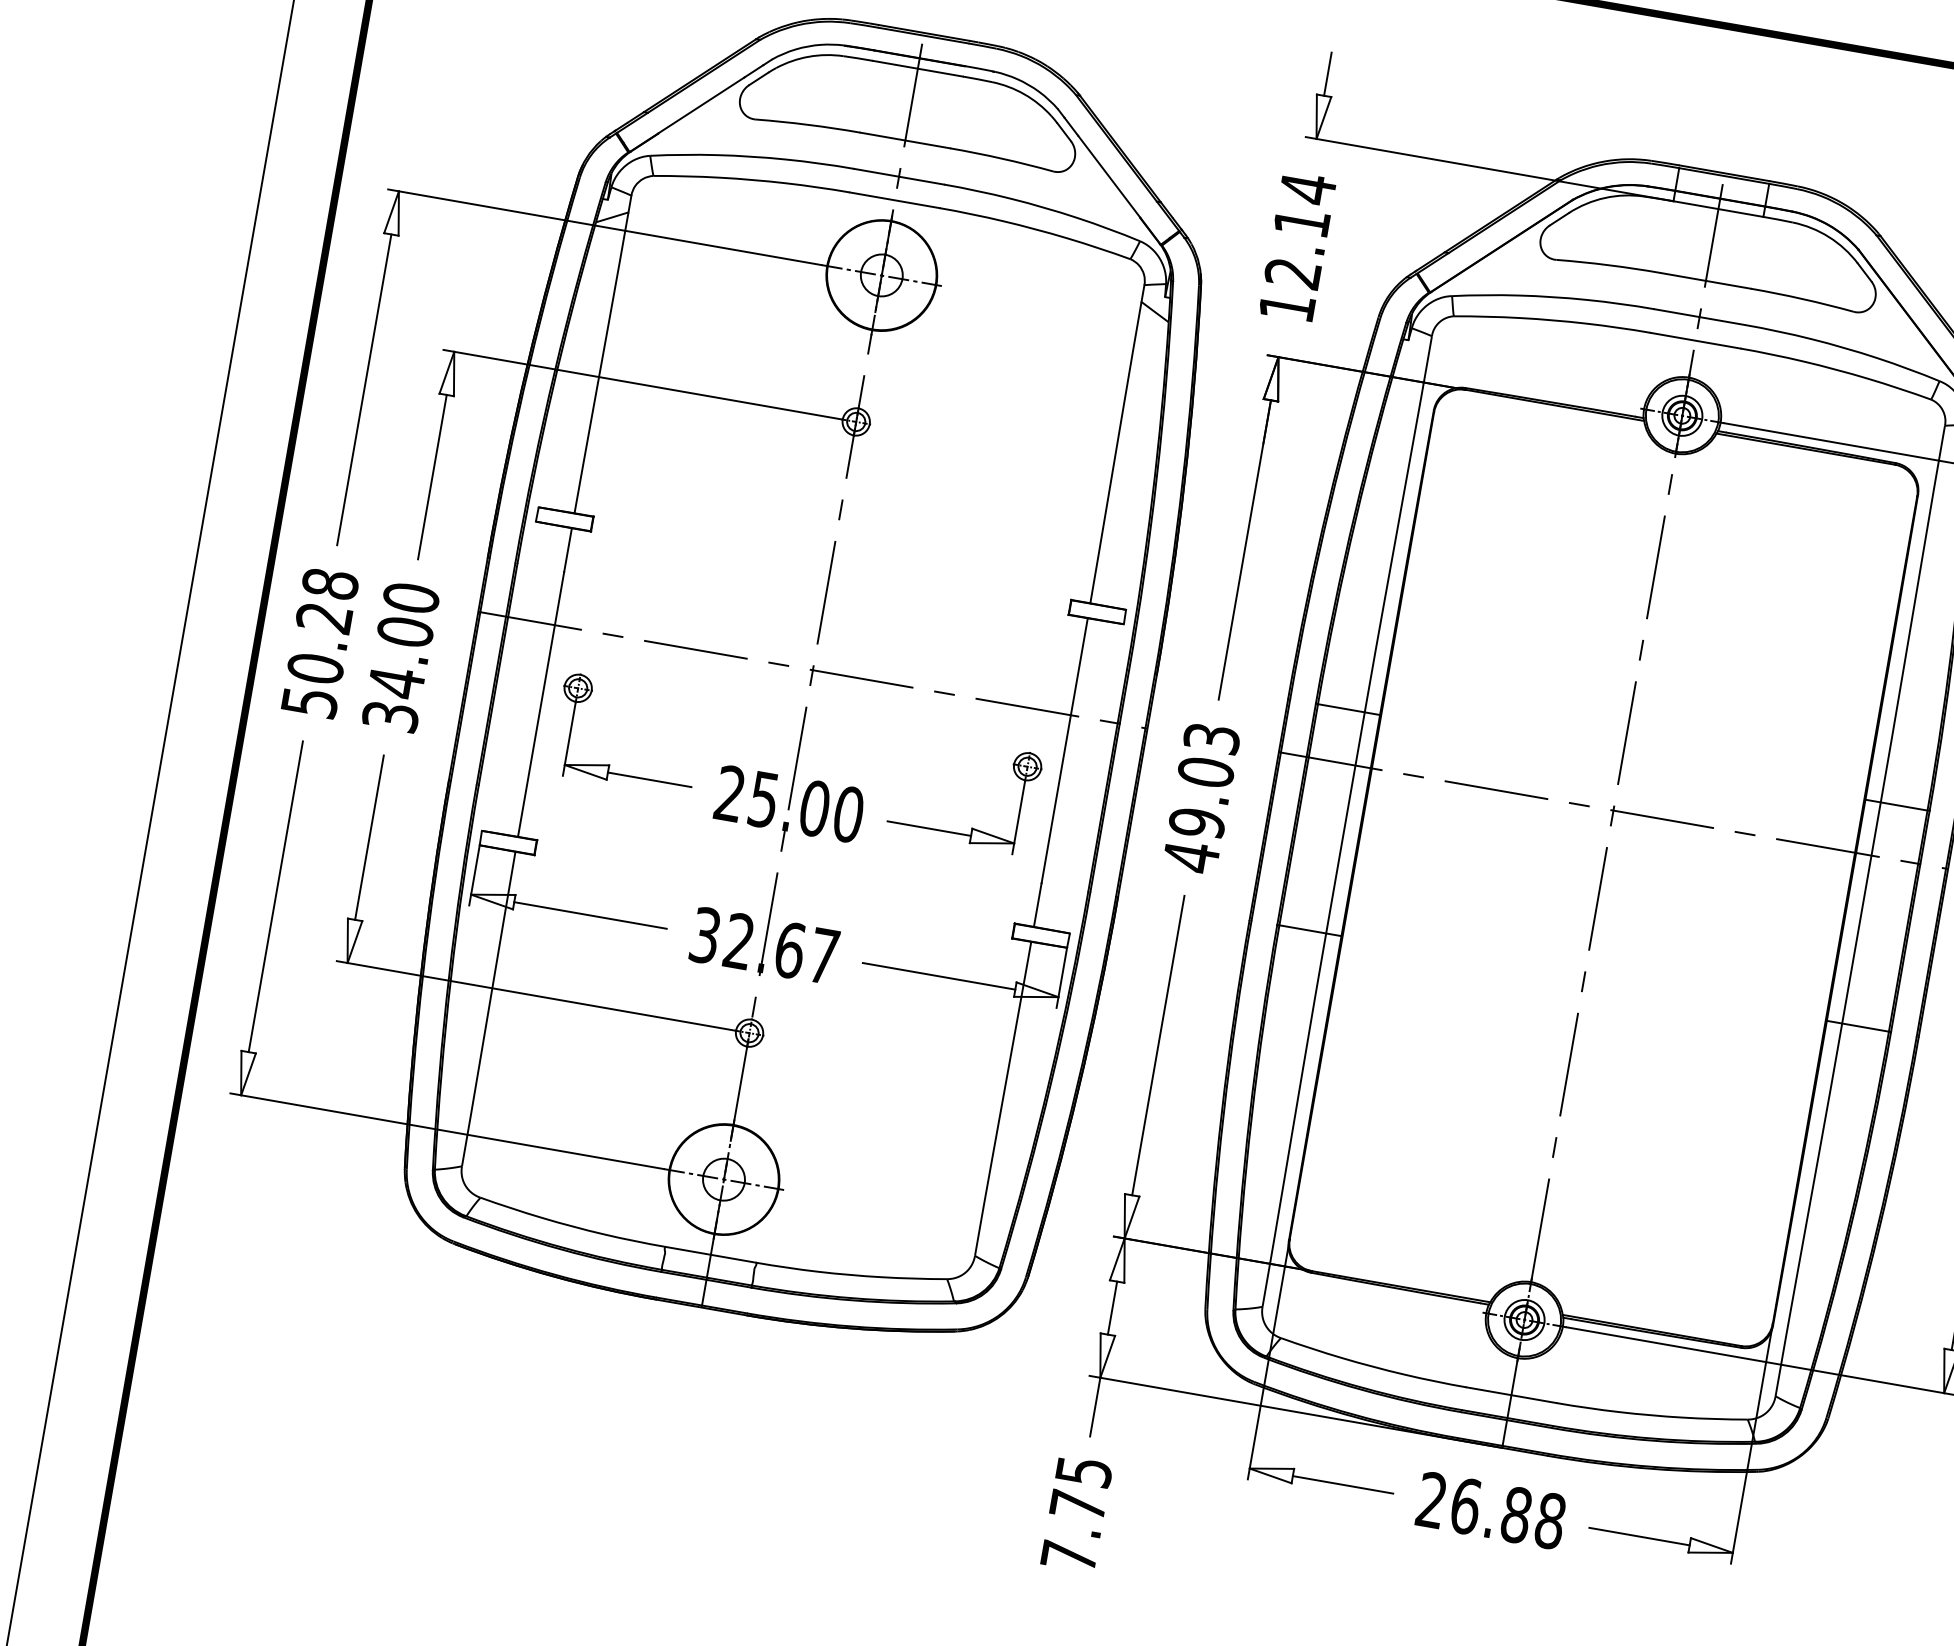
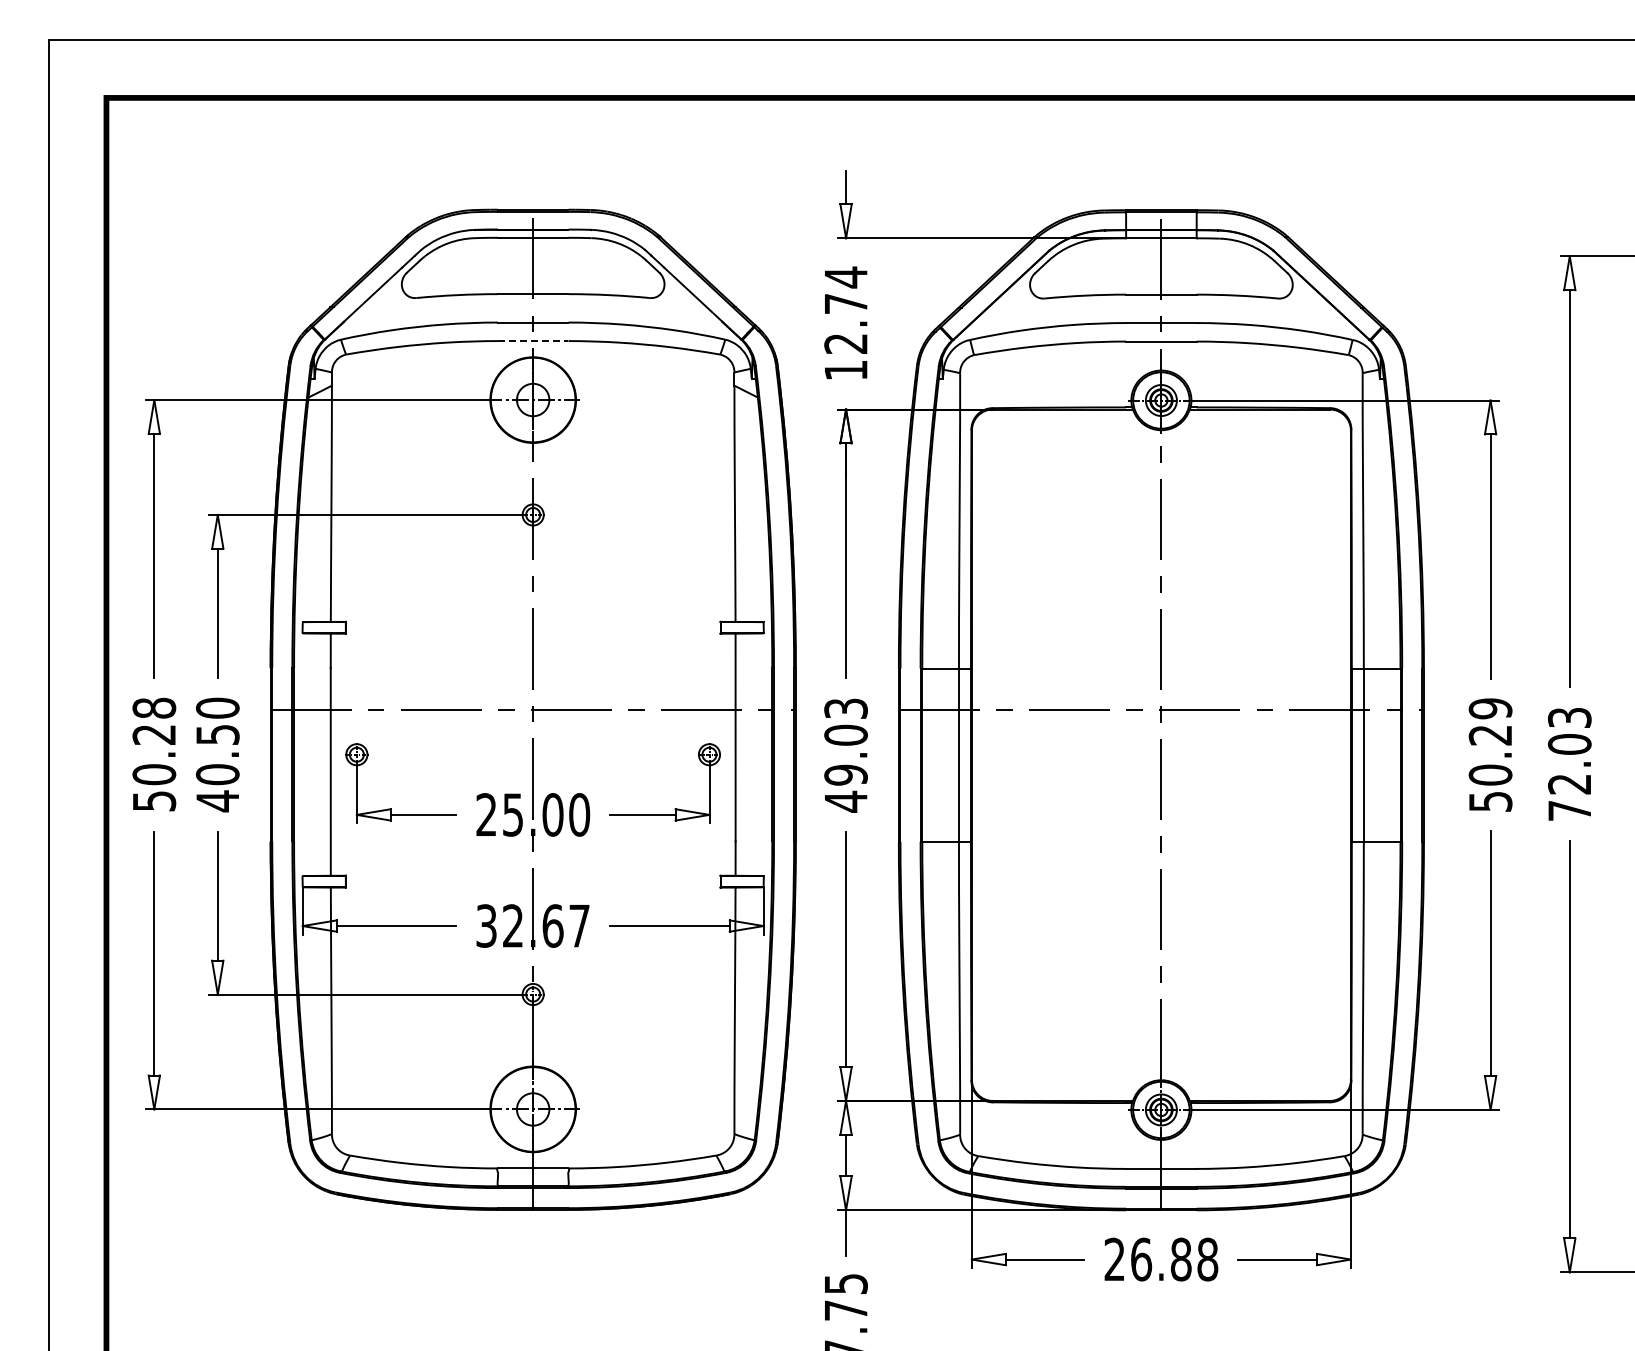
line: (895, 200) -> (533, 341), solid -> dashed
text: (1302, 222) -> (846, 303), 12.14 -> 12.74
text: (397, 674) -> (217, 768), 34.00 -> 40.50

